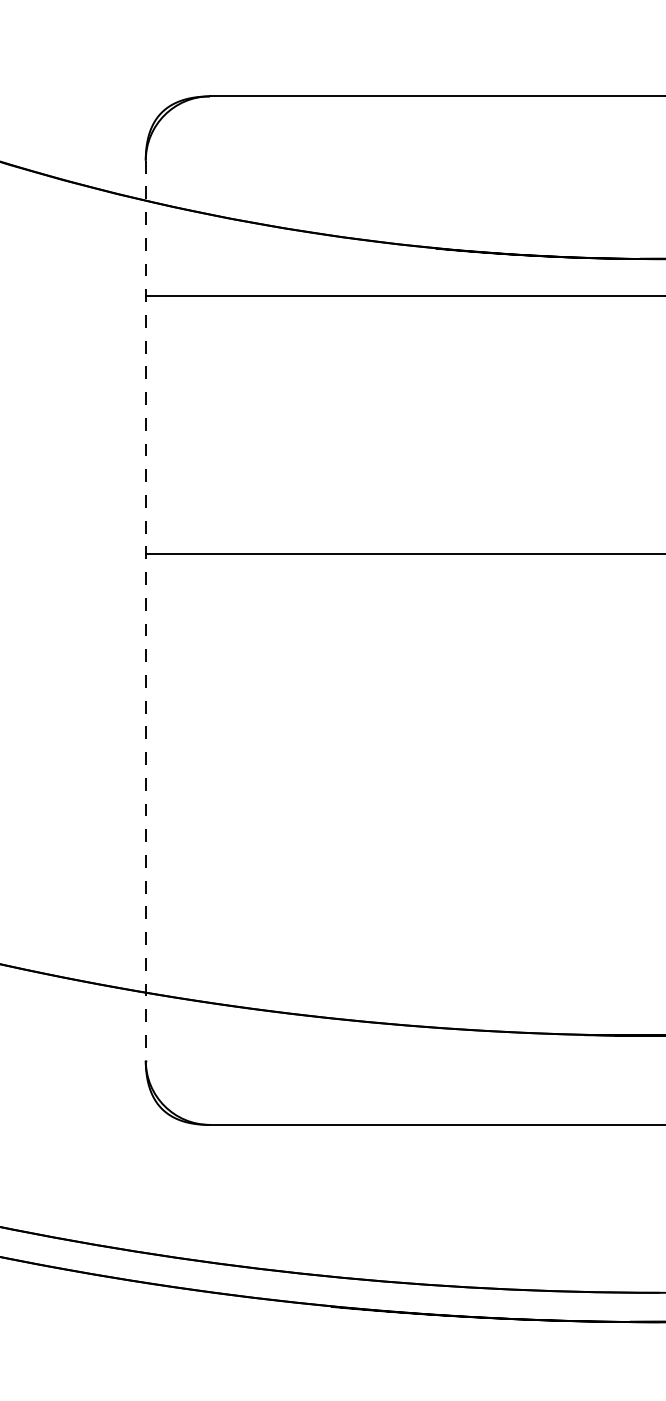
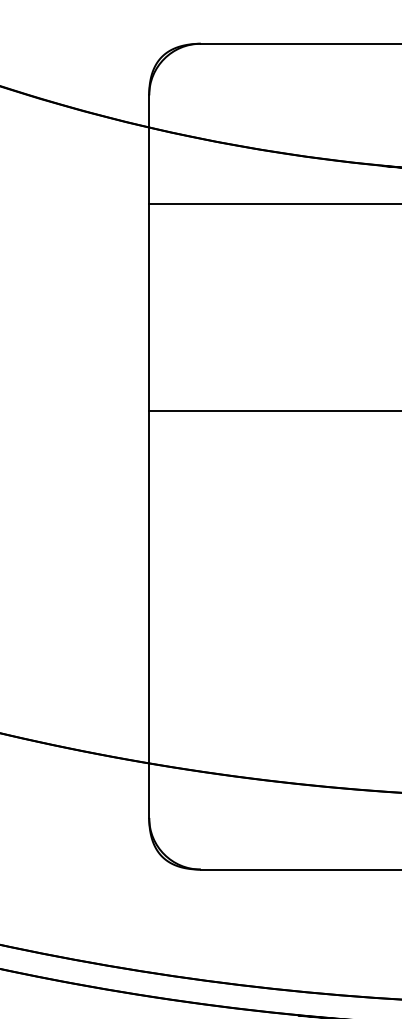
line: (145, 610) -> (148, 456), dashed -> solid

